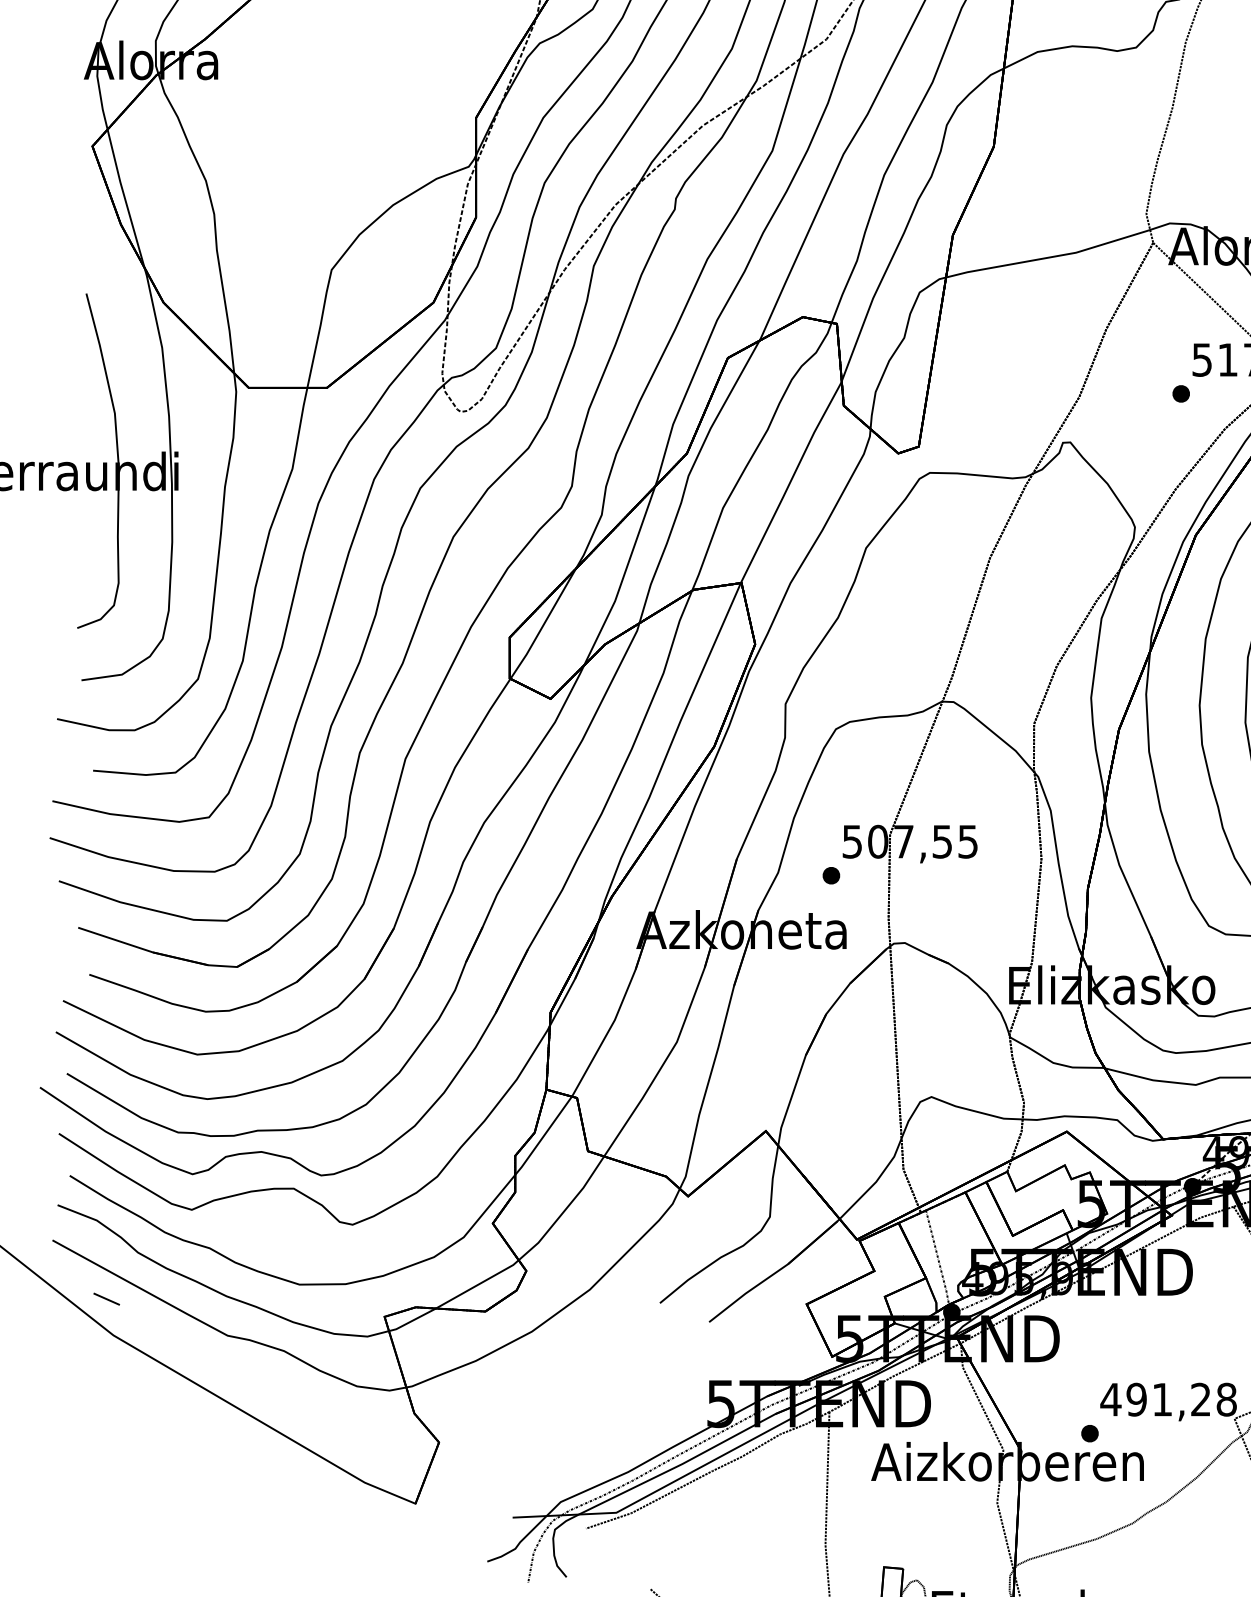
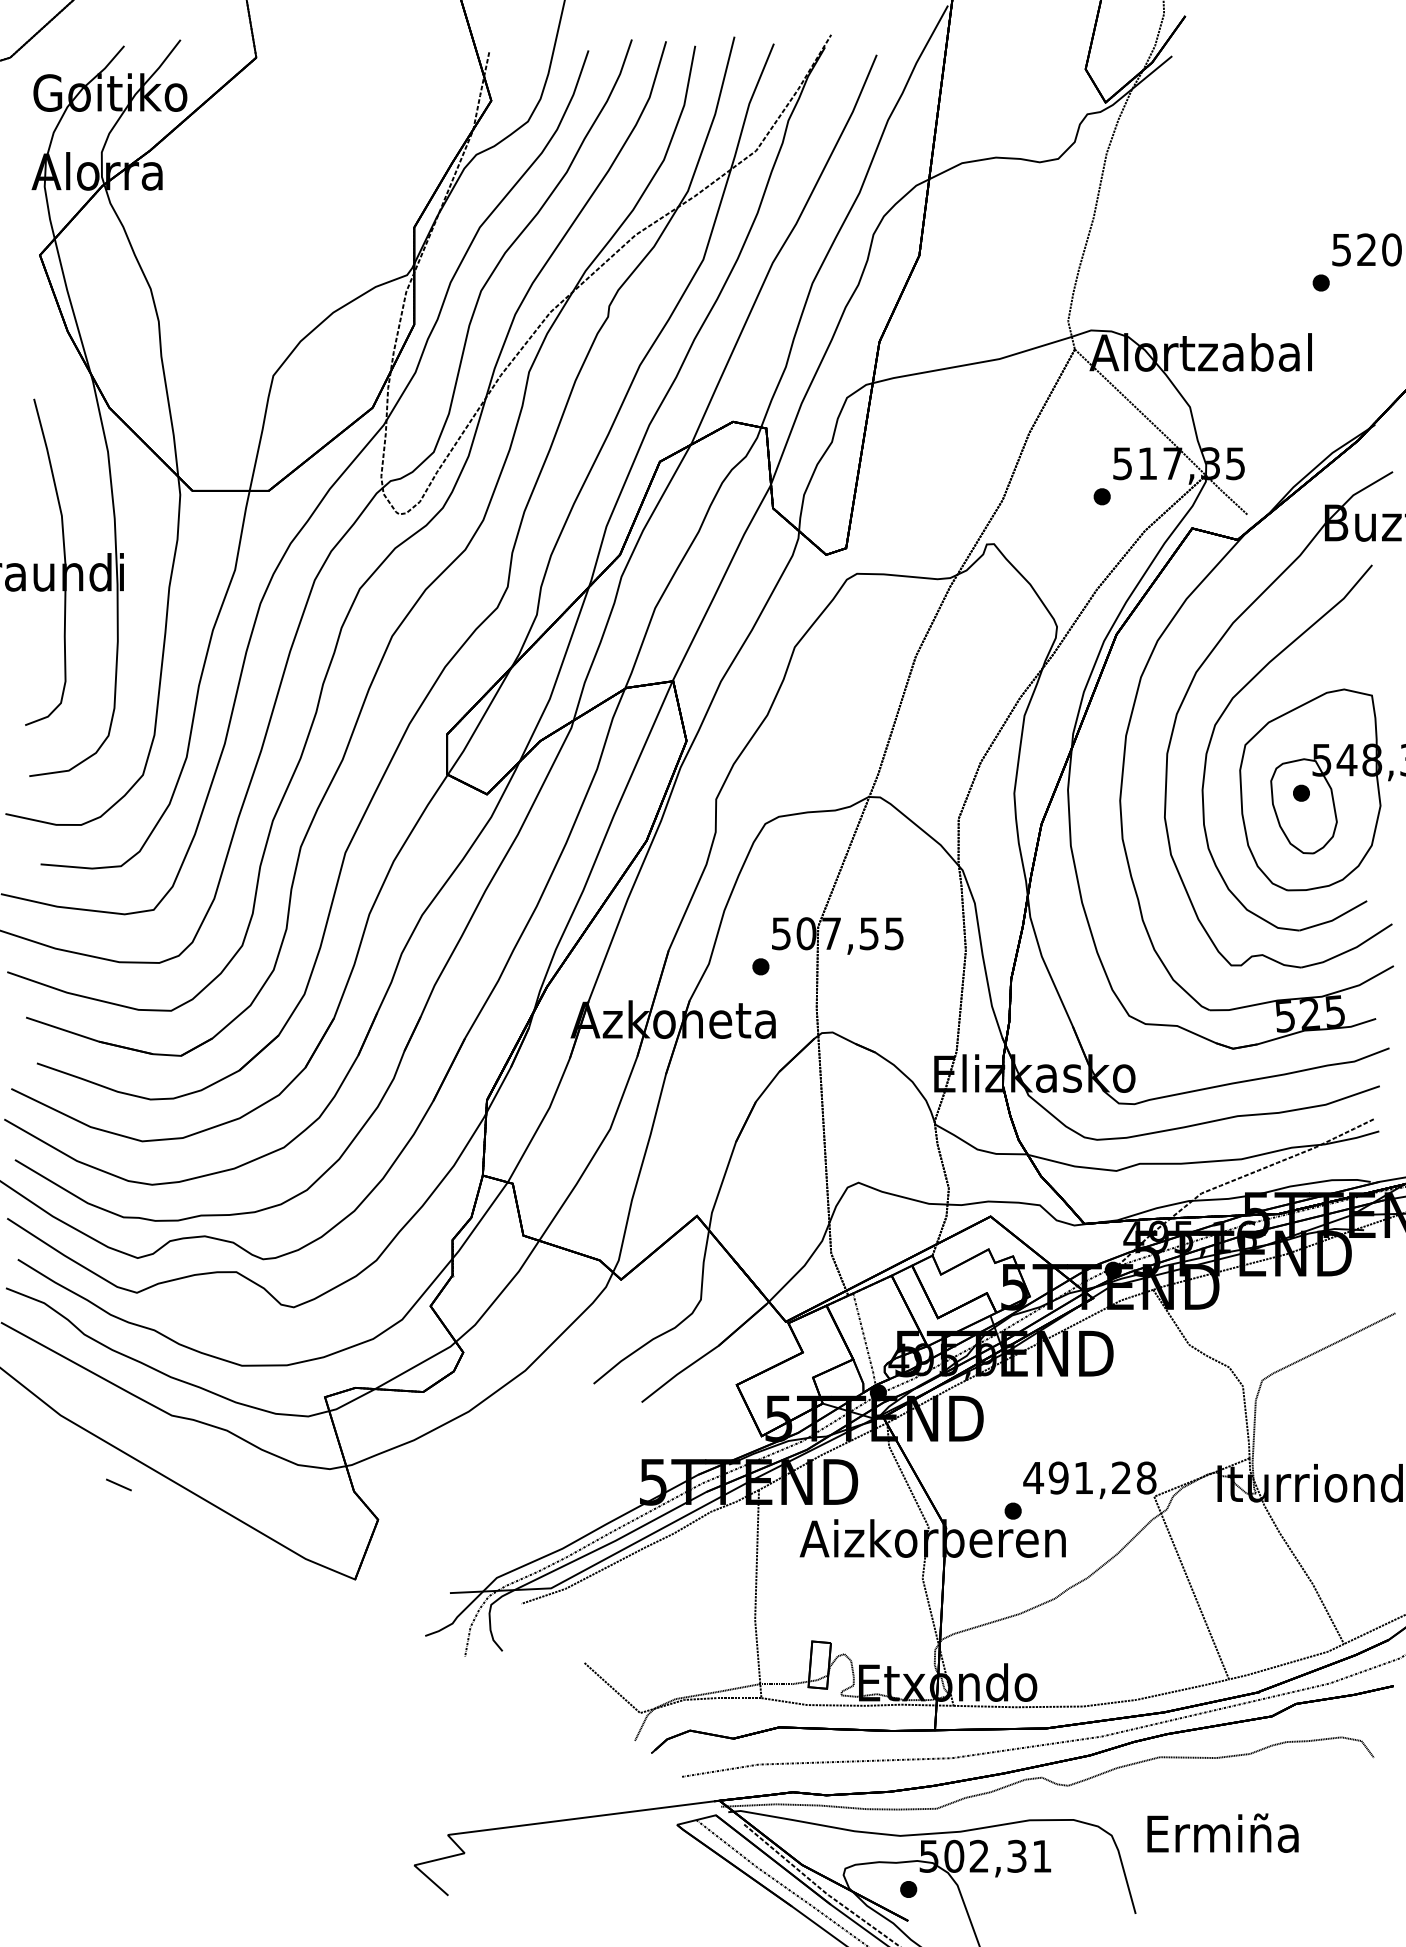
line: (106, 1298) -> (118, 1484), moved

